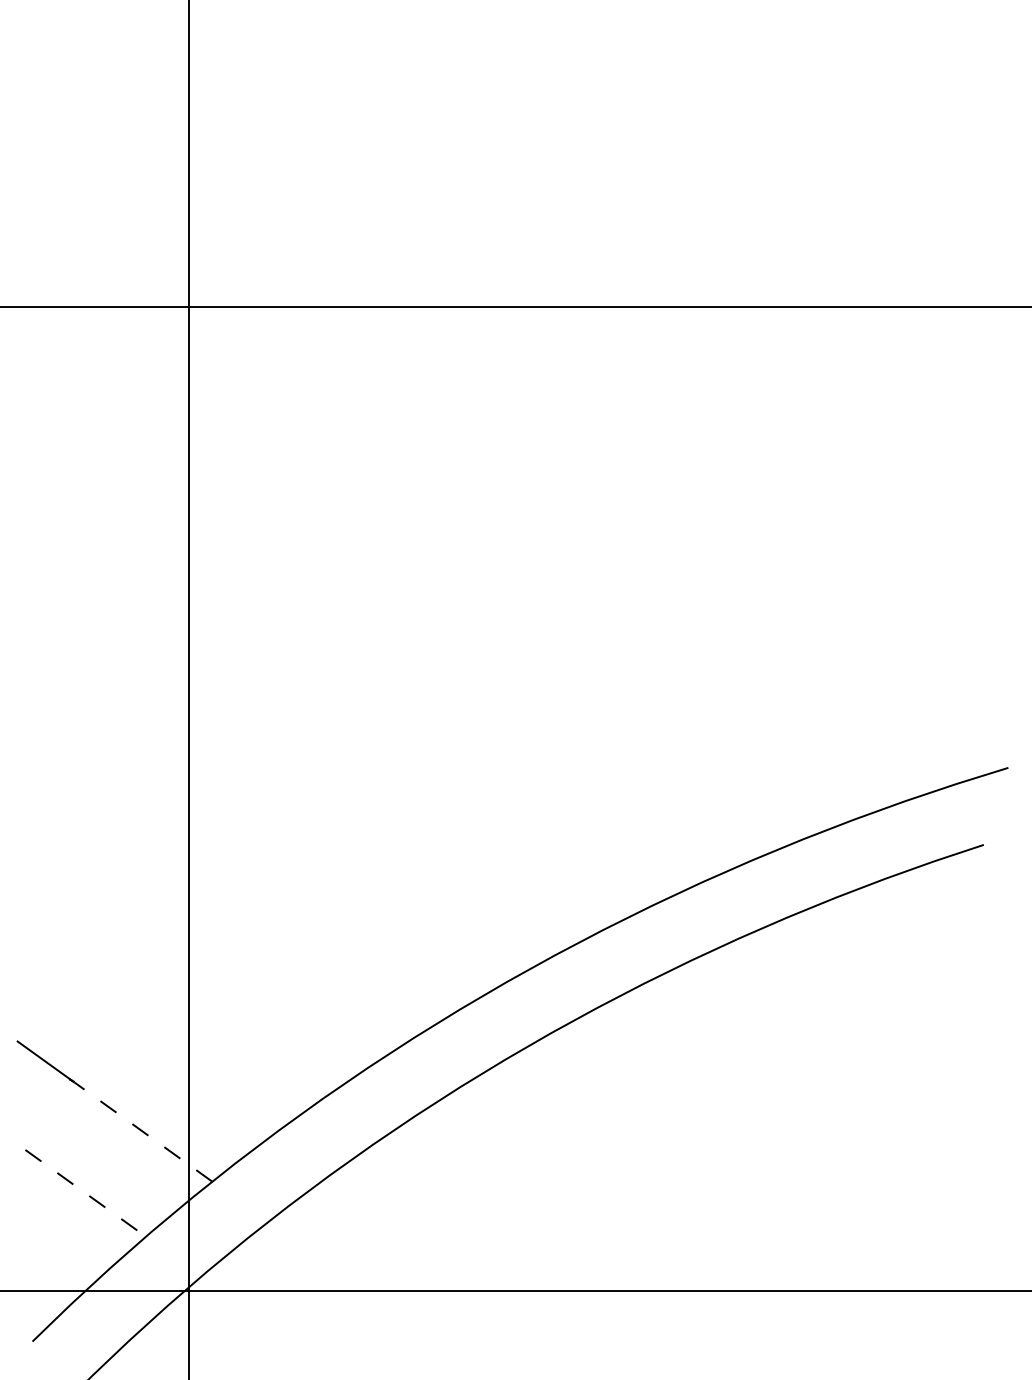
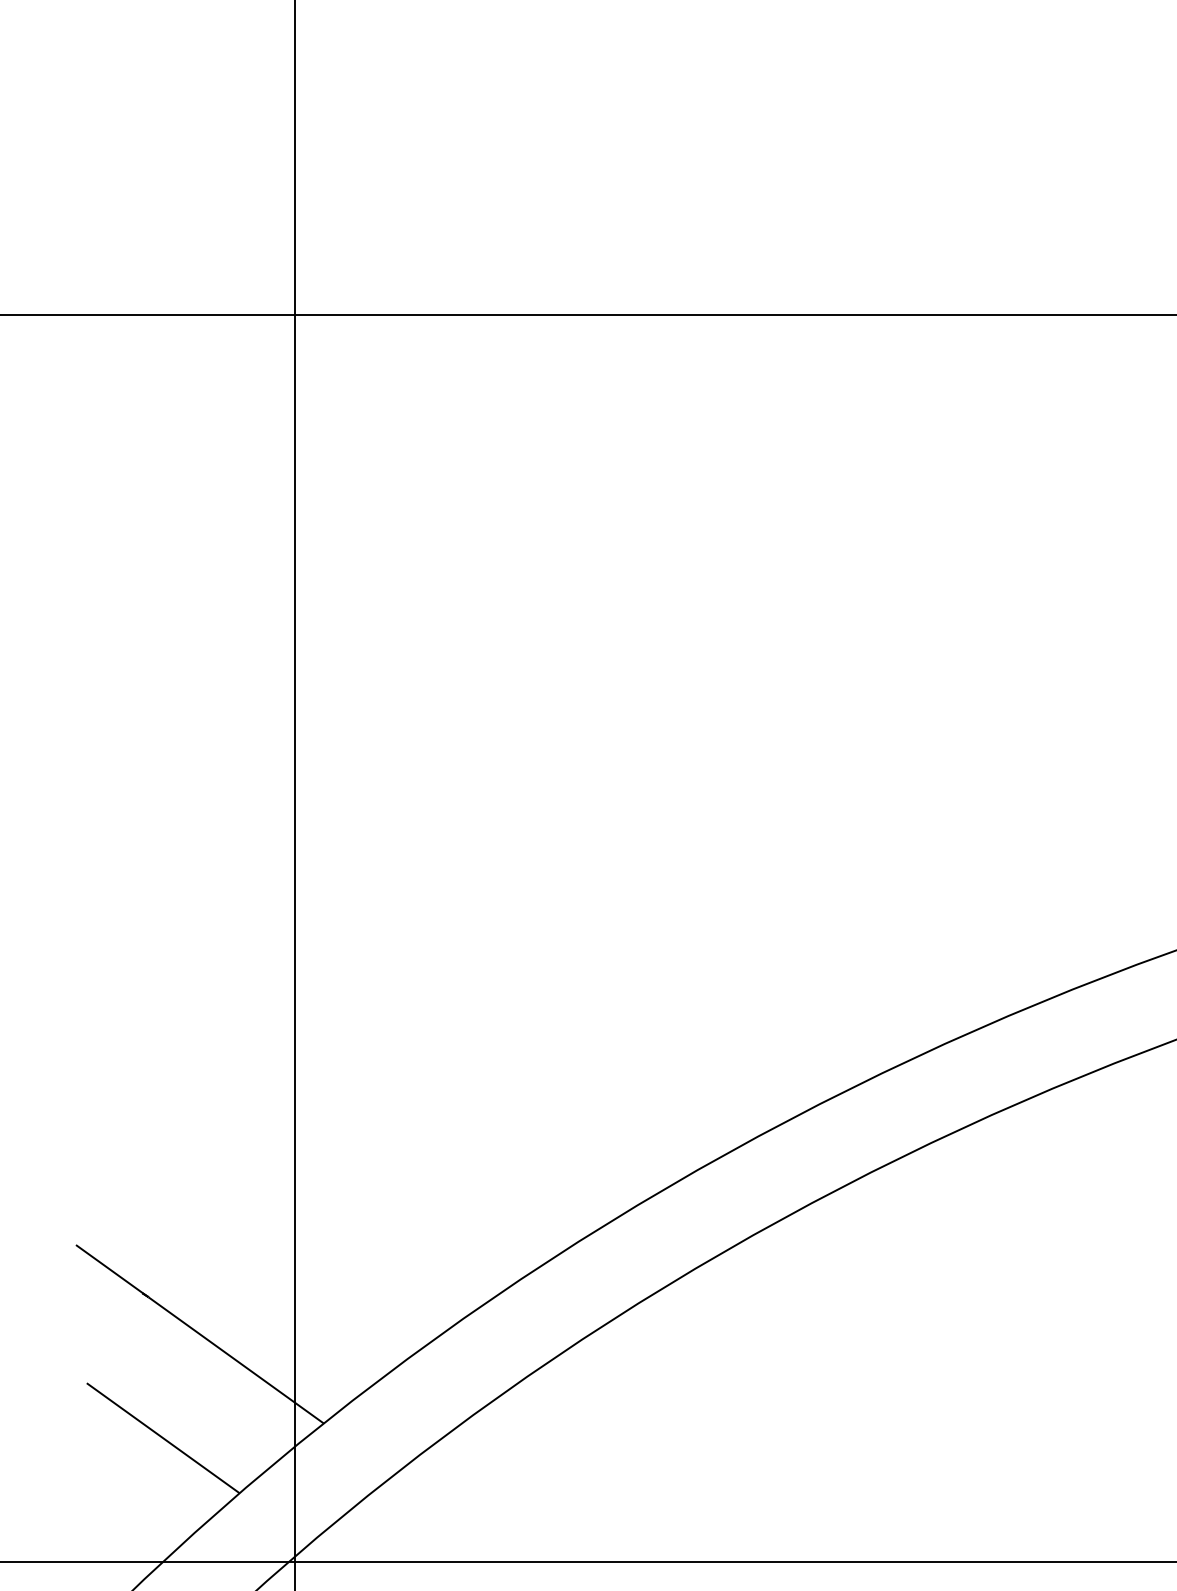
line: (142, 1131) -> (235, 1359), dashed -> solid
line: (86, 1193) -> (164, 1438), dashed -> solid

